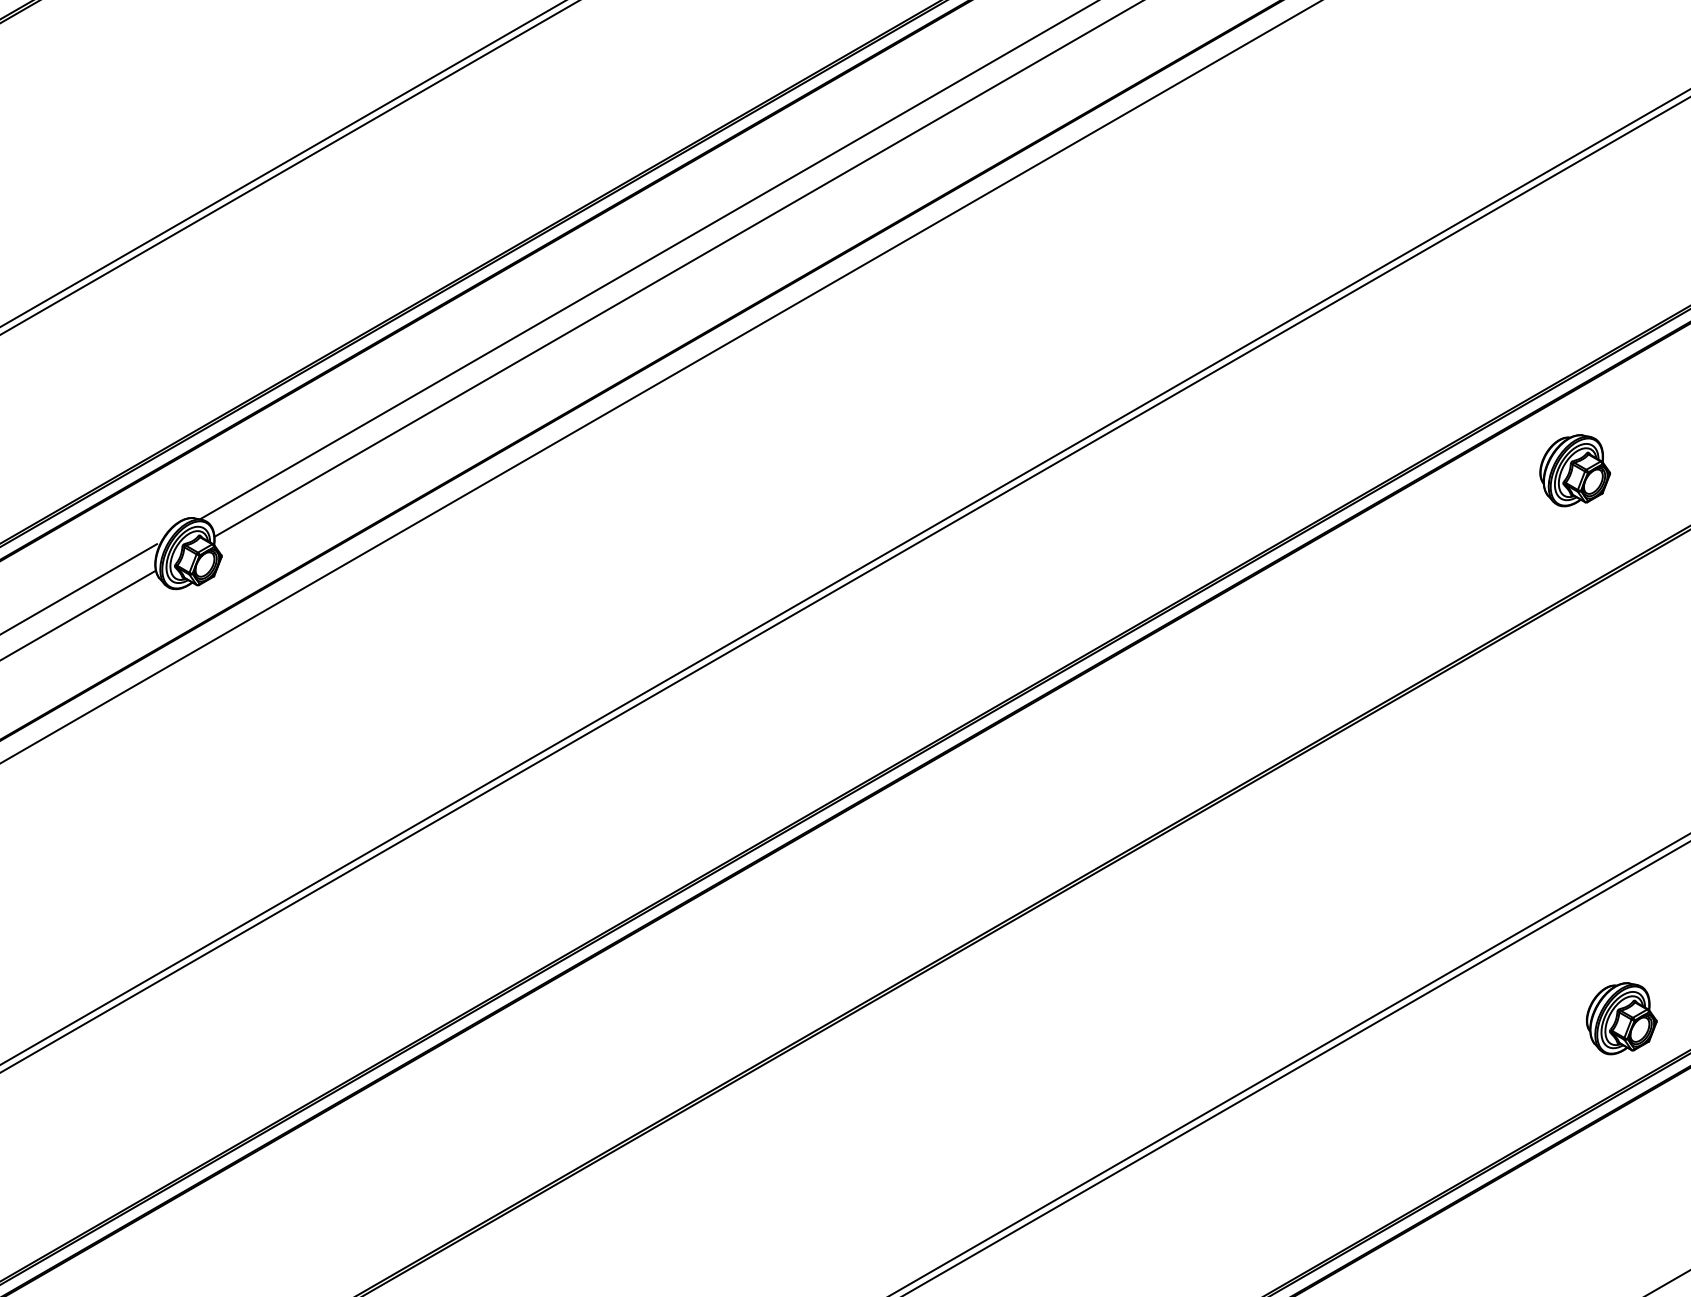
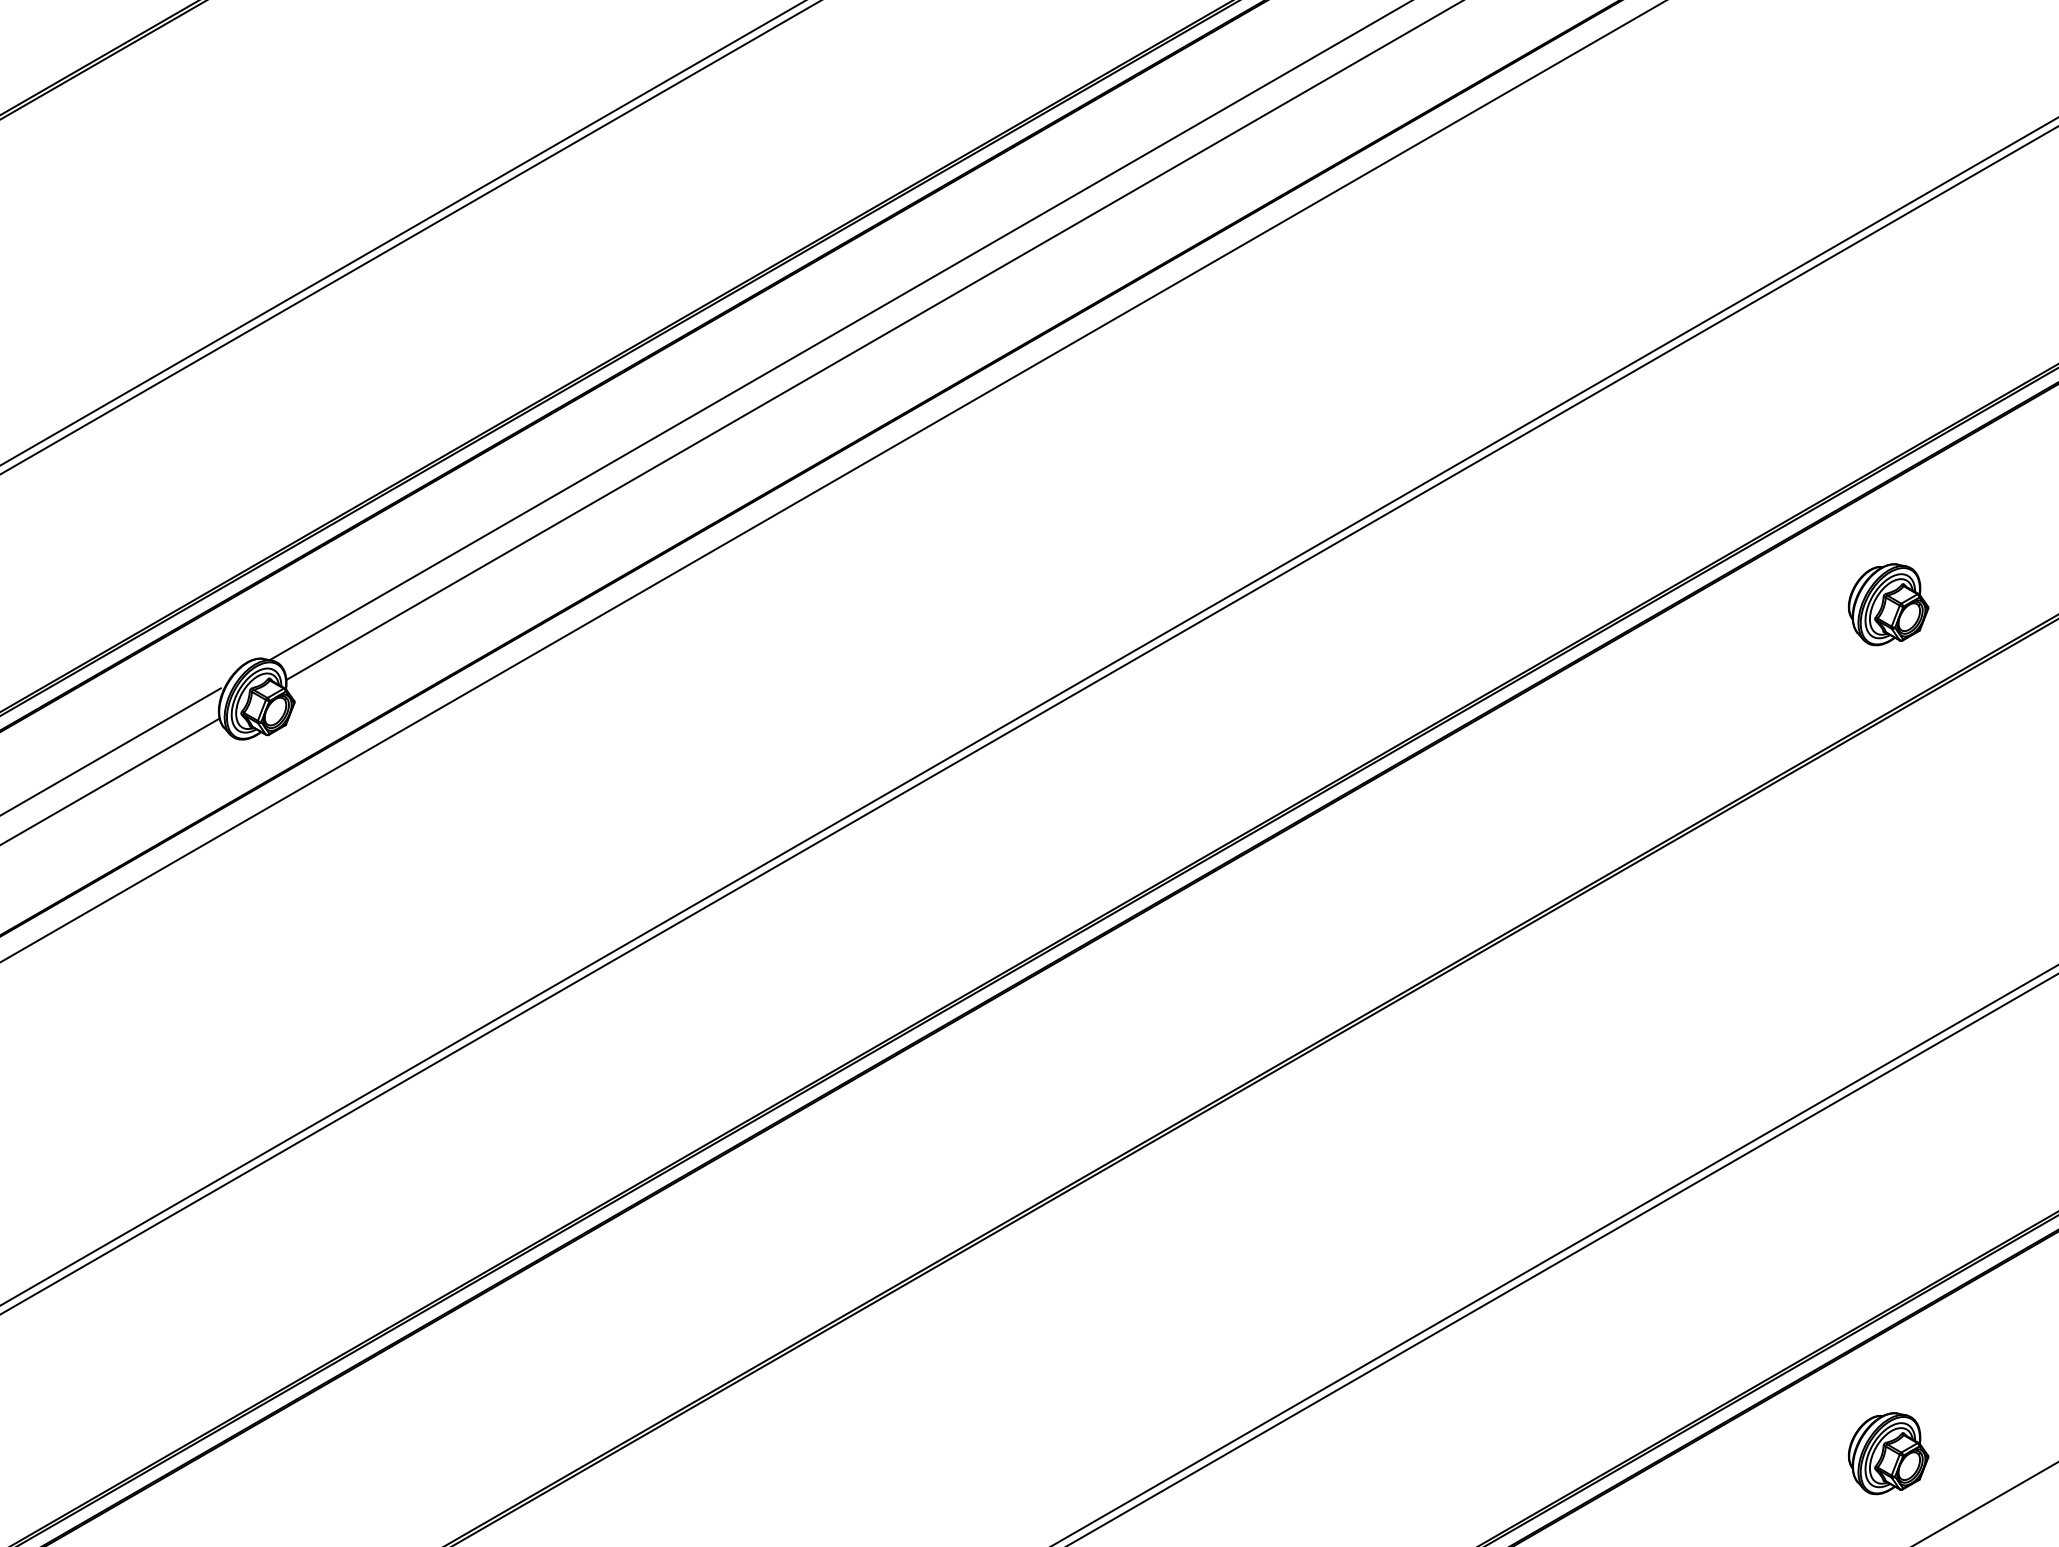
part: (1575, 470) -> (1888, 604), moved
part: (1621, 1018) -> (1888, 1453), moved

